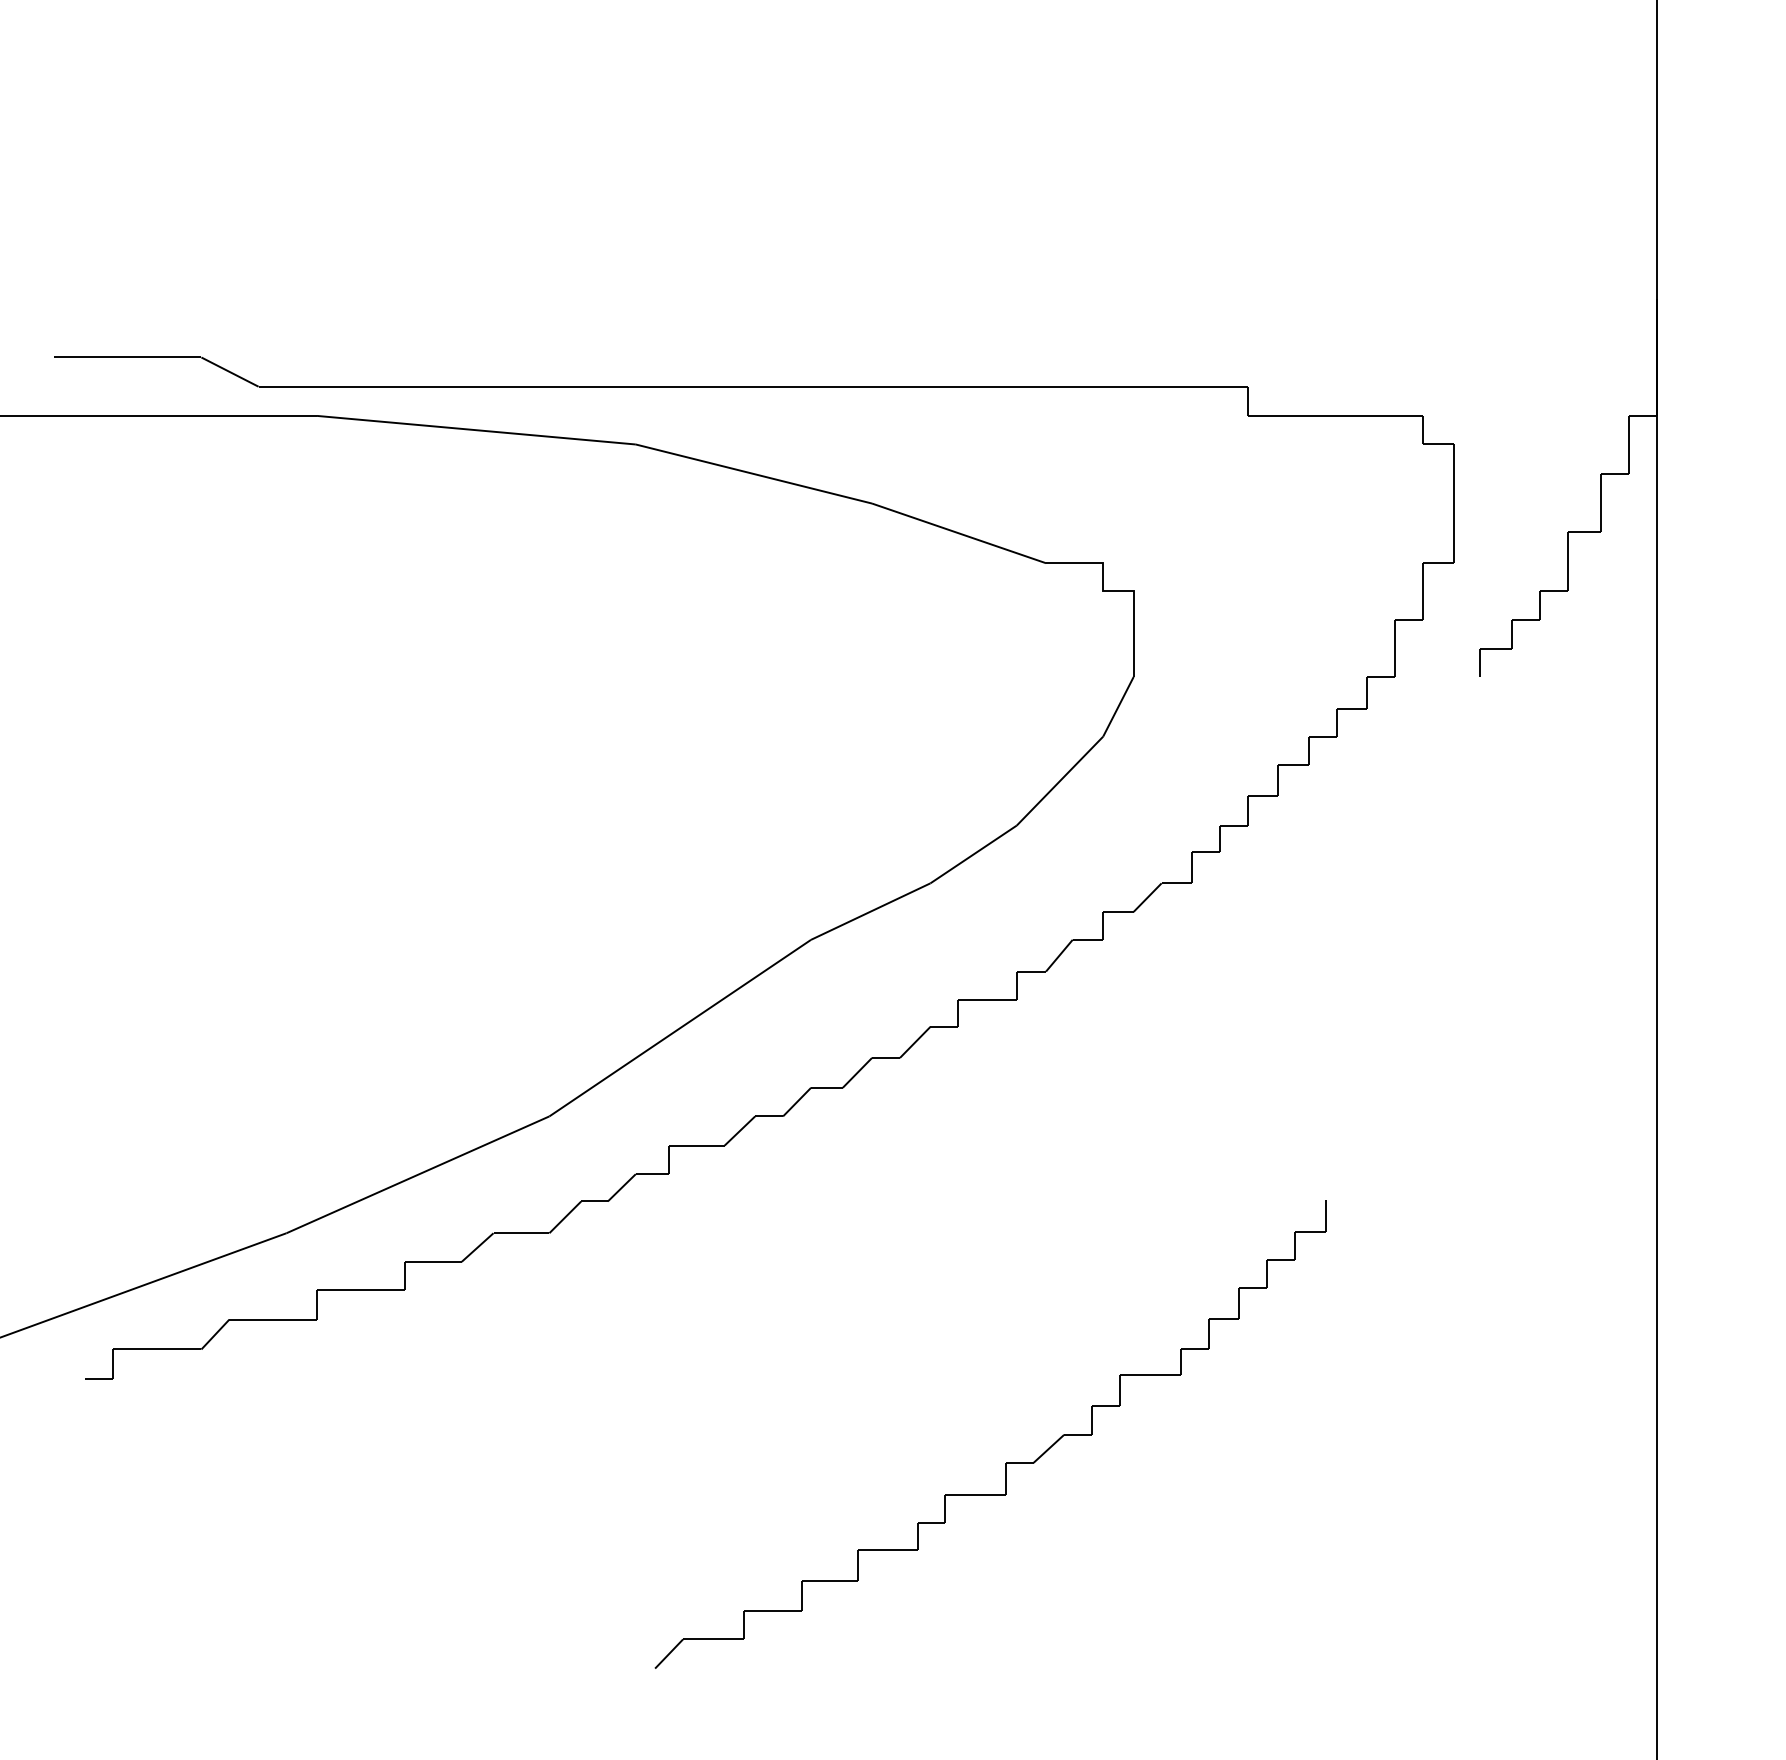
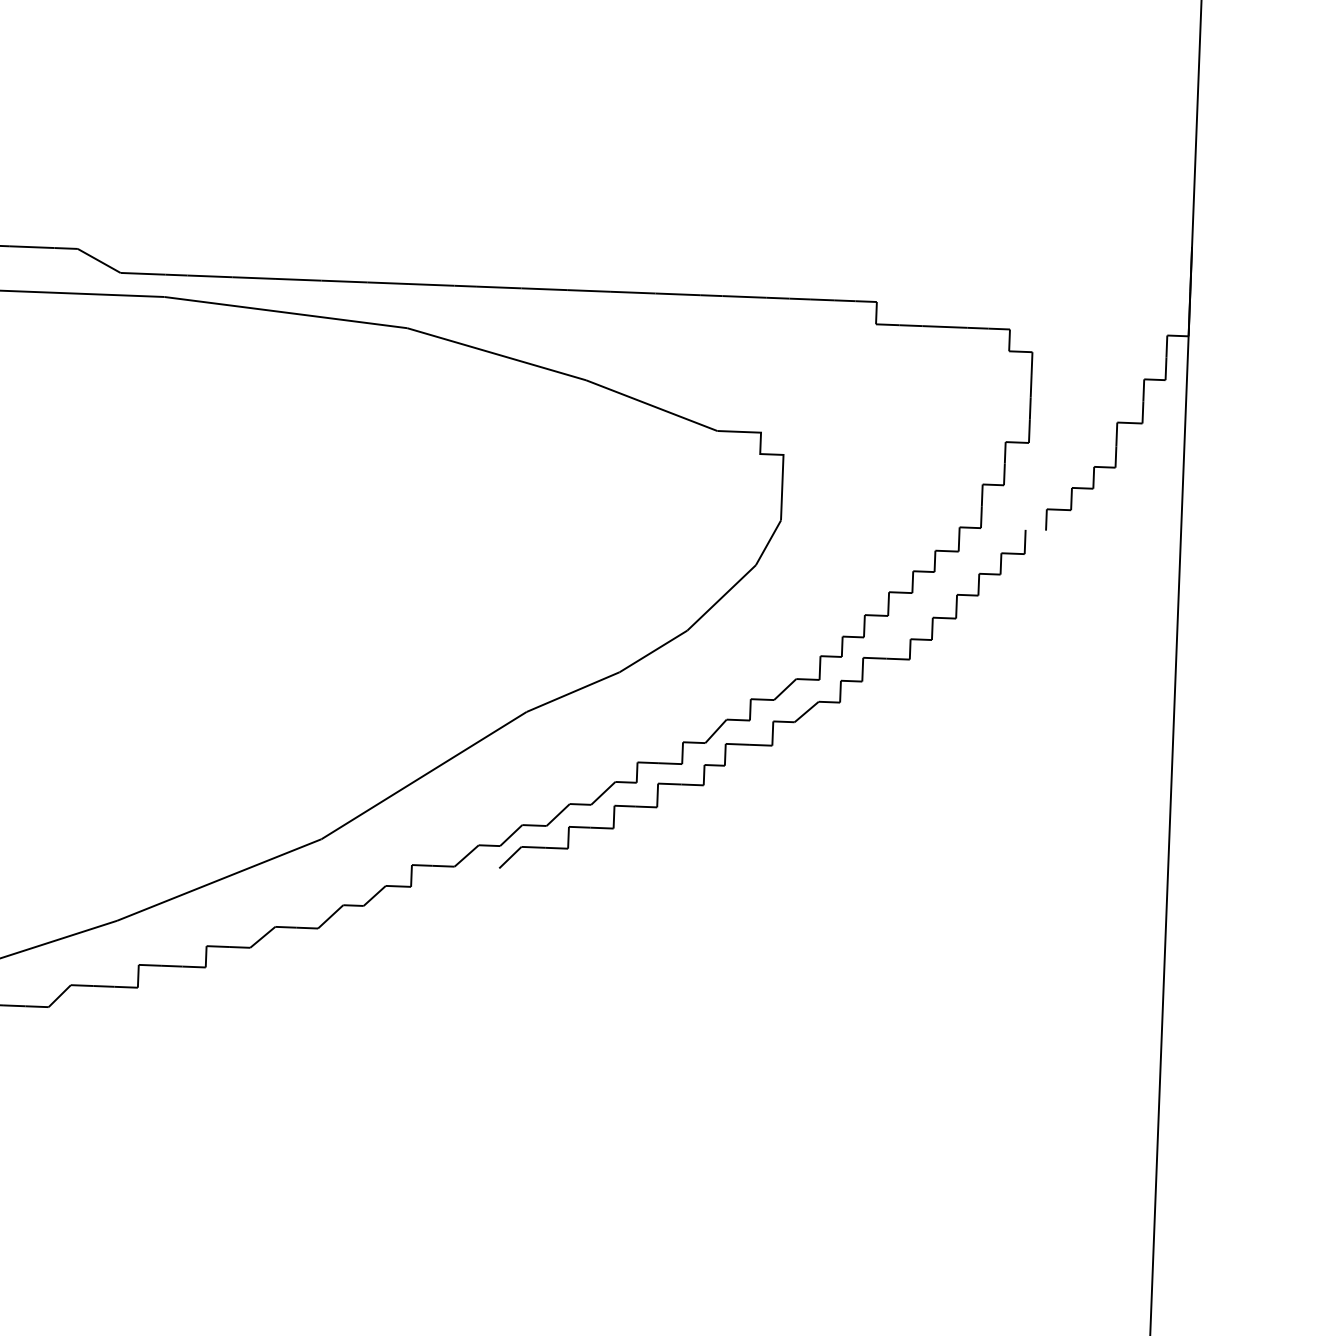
part: (1006, 1462) -> (773, 721), moved

